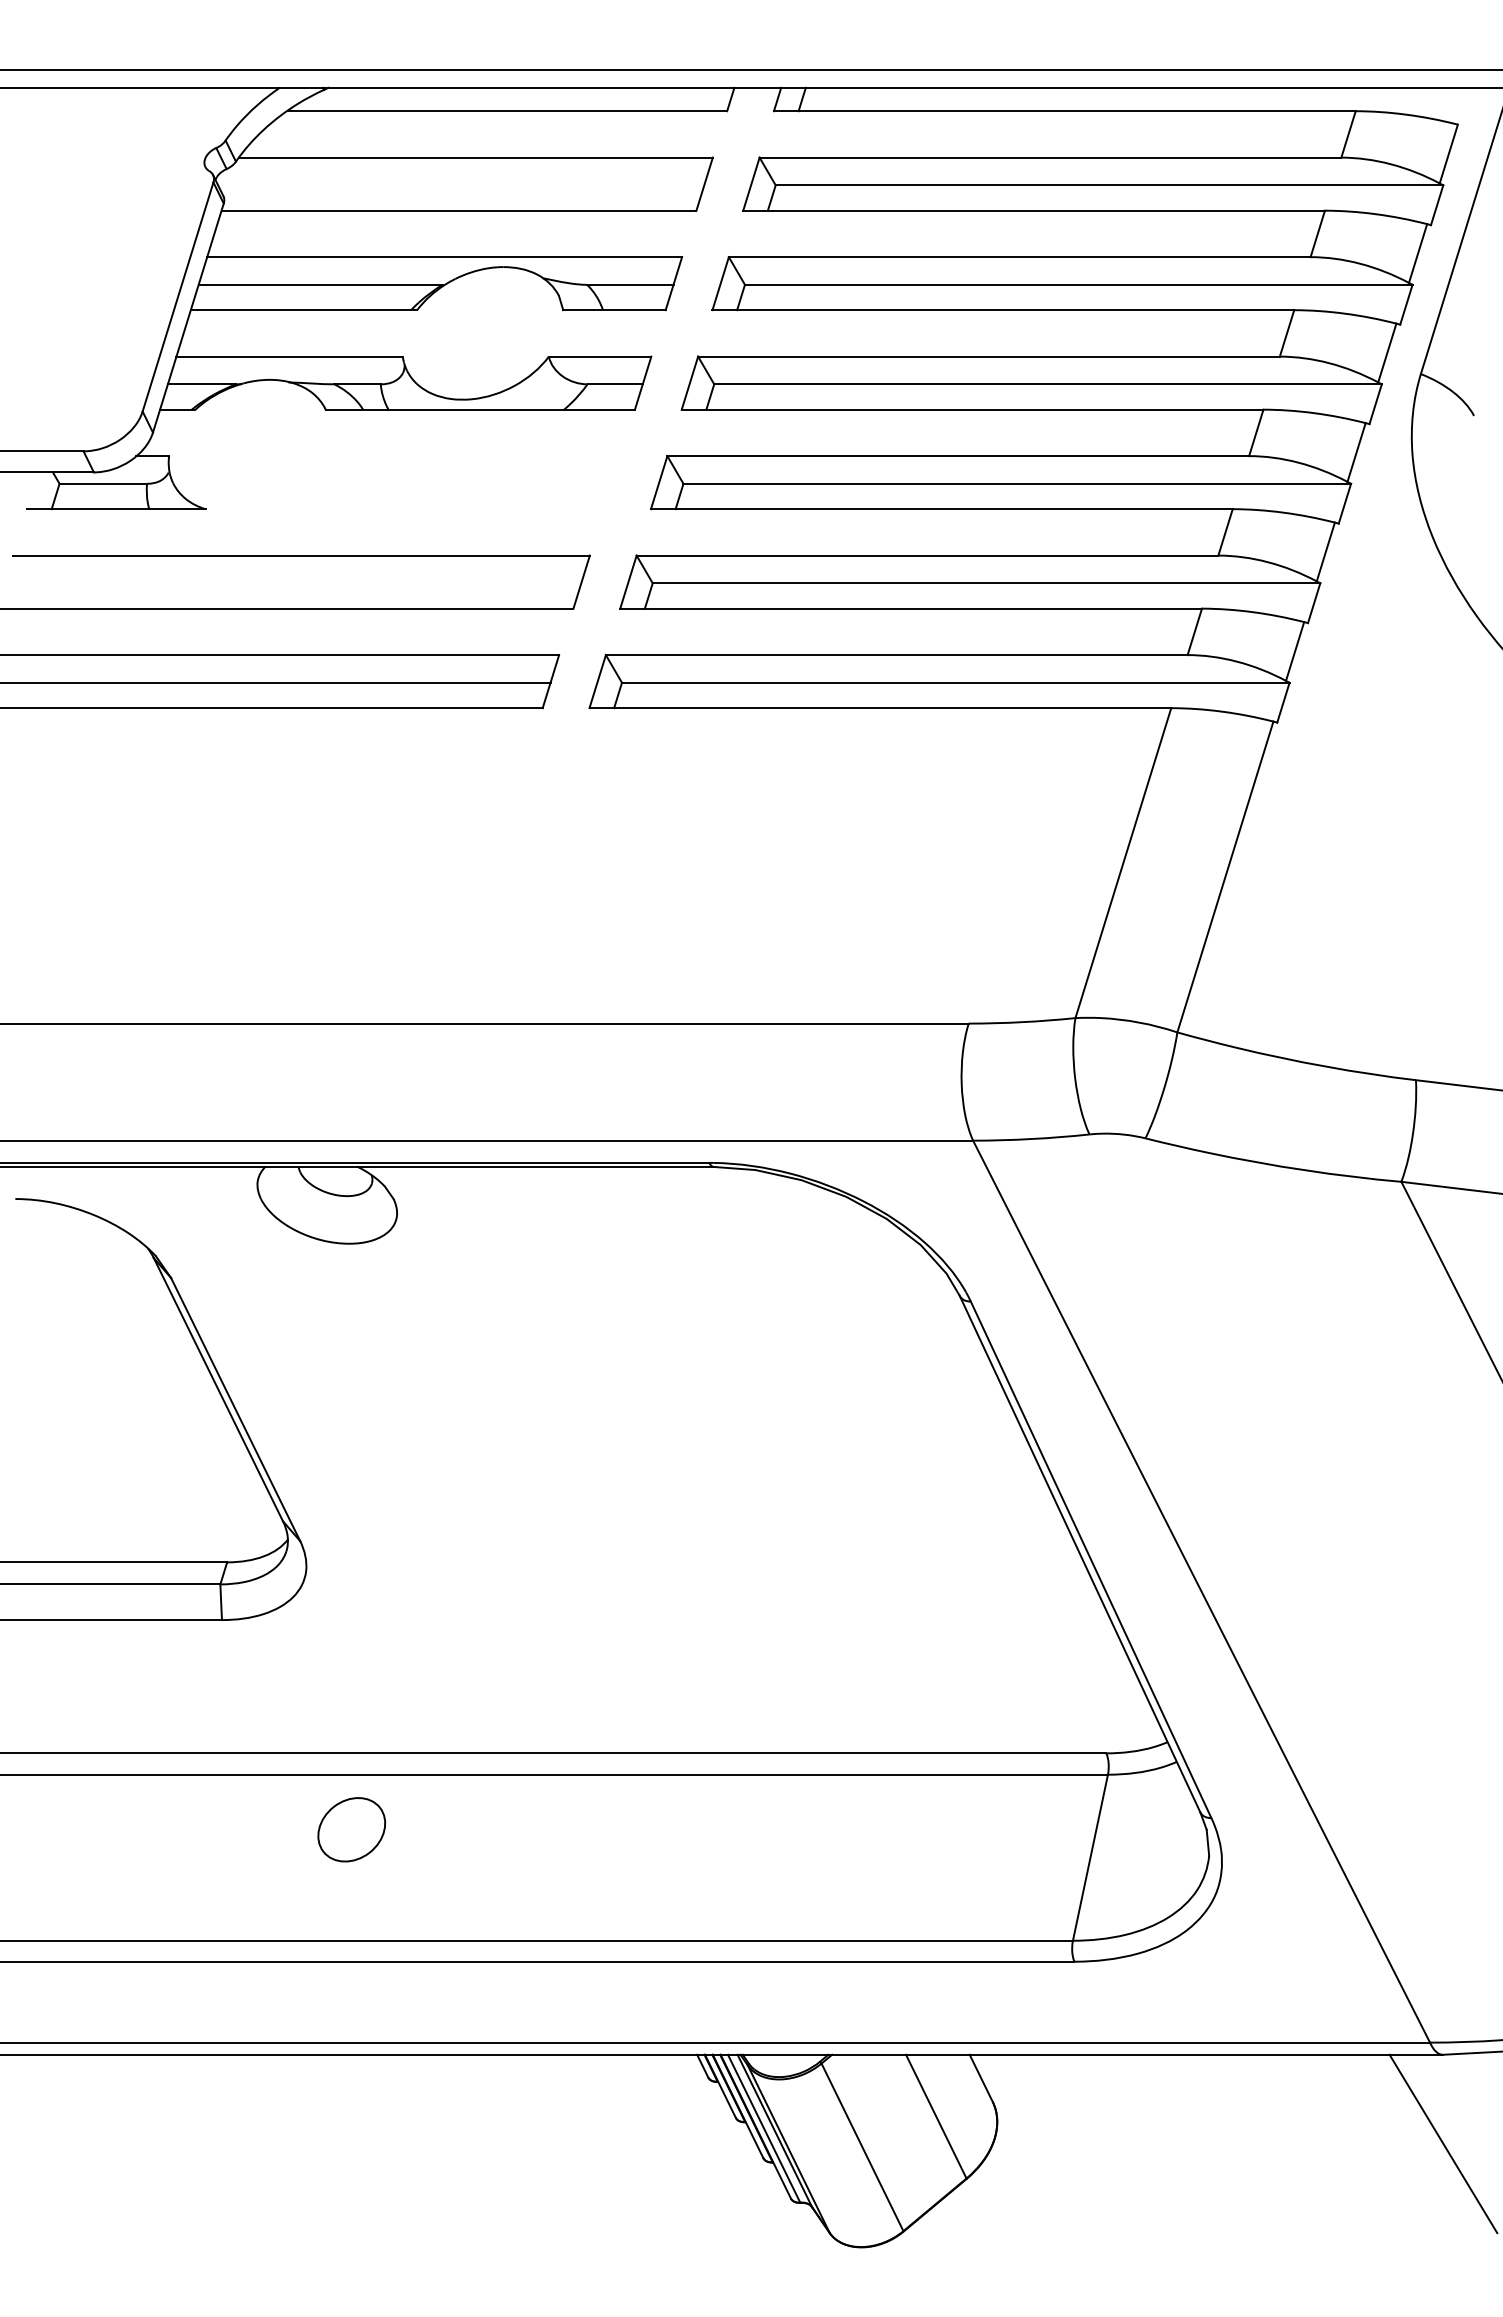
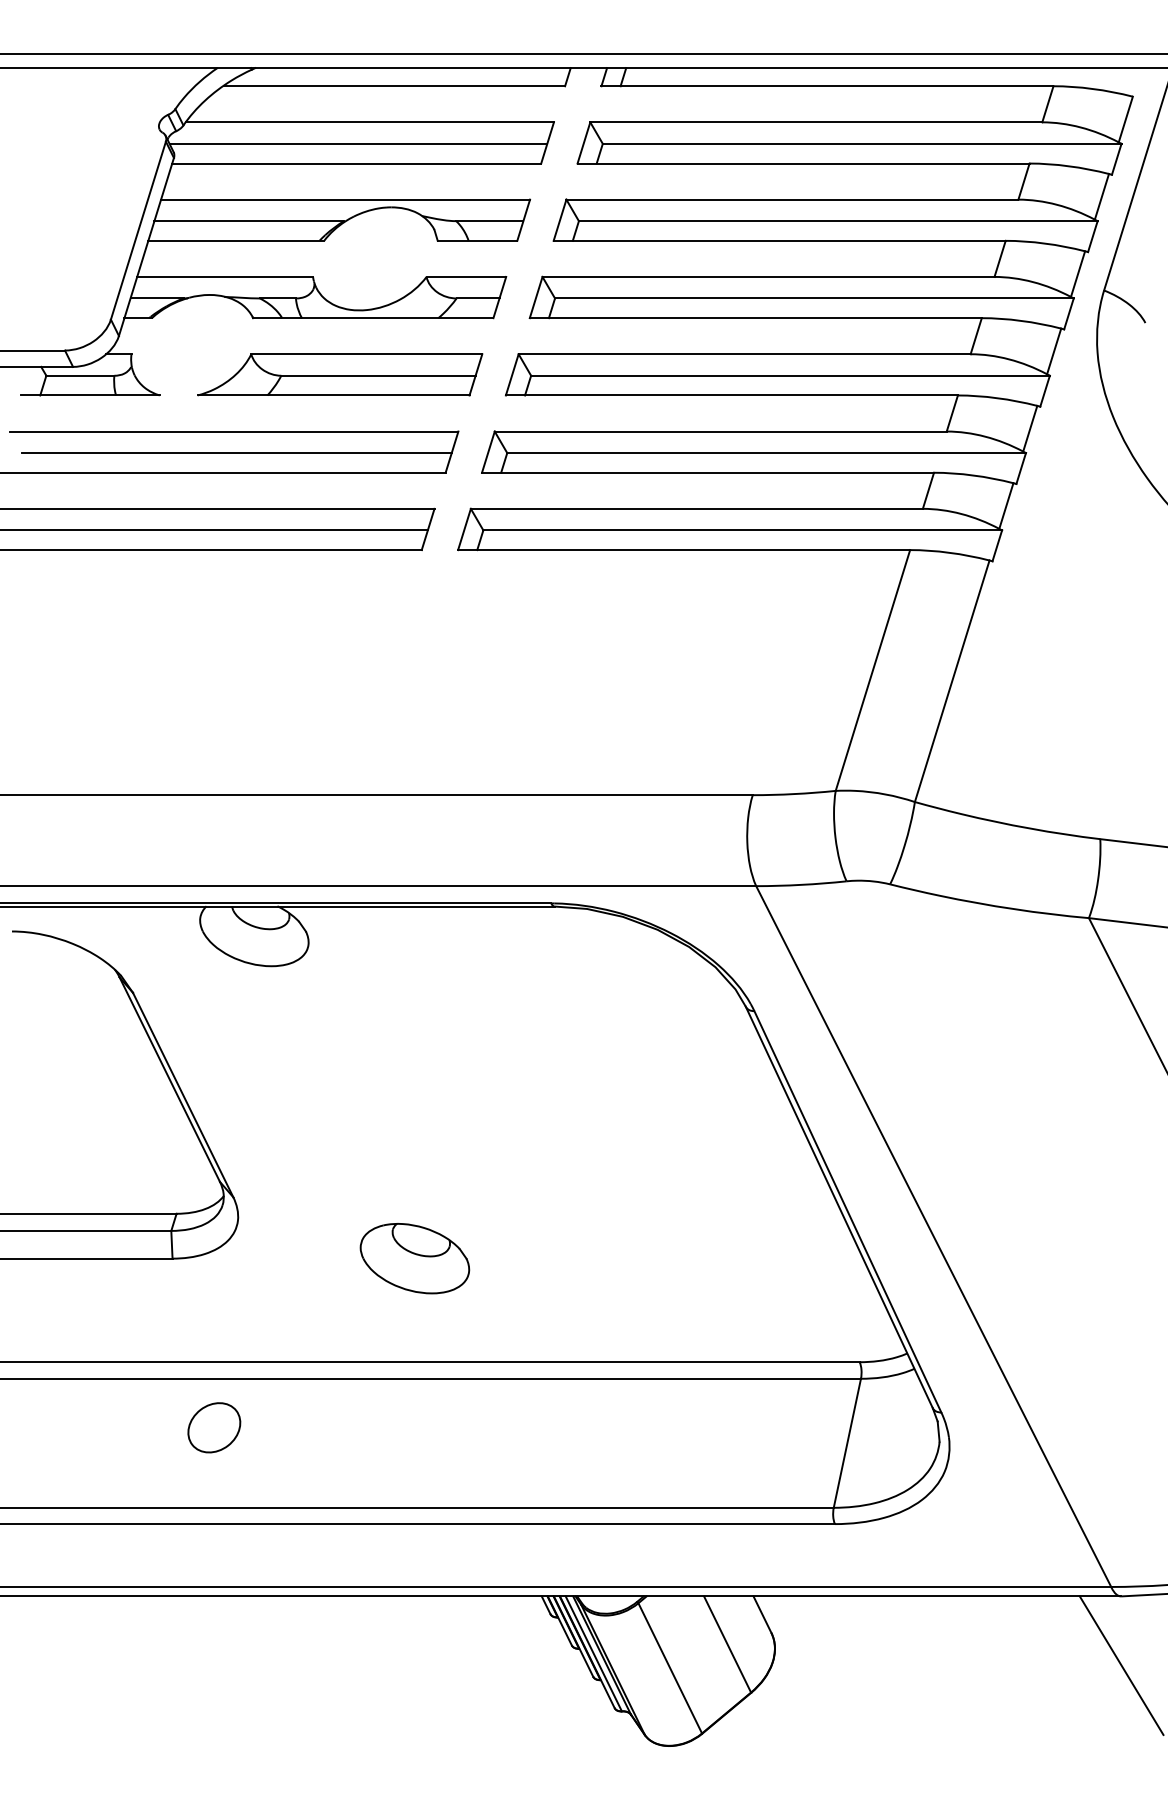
line: (461, 185) -> (358, 143), added
part: (437, 482) -> (340, 374), added
line: (304, 583) -> (236, 453), added
part: (533, 1619) -> (414, 1258), added
part: (351, 1829) -> (214, 1427), moved

